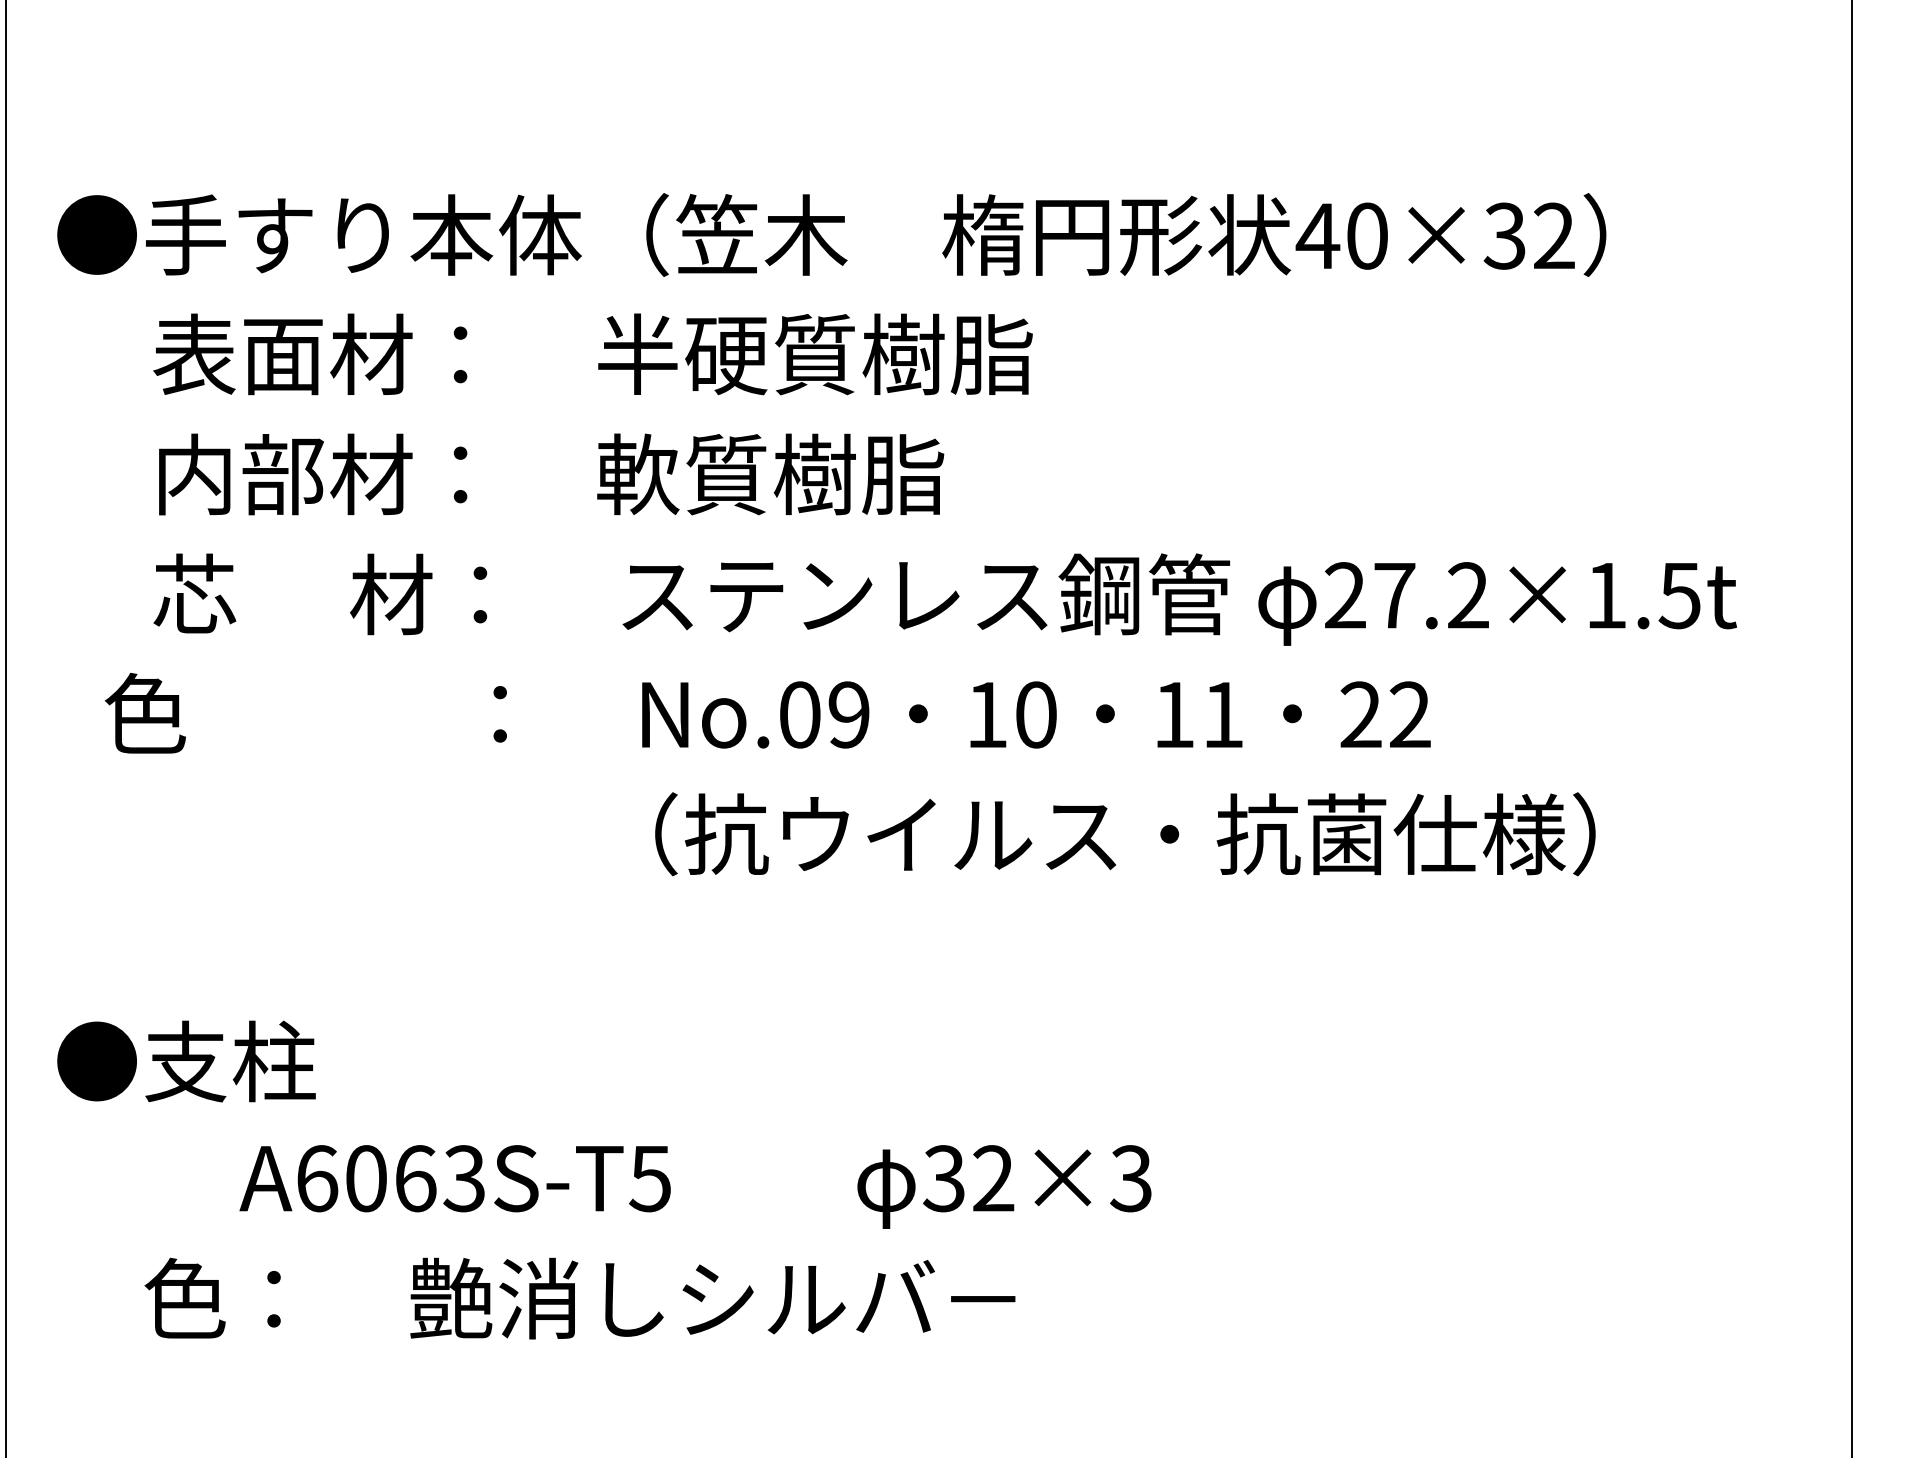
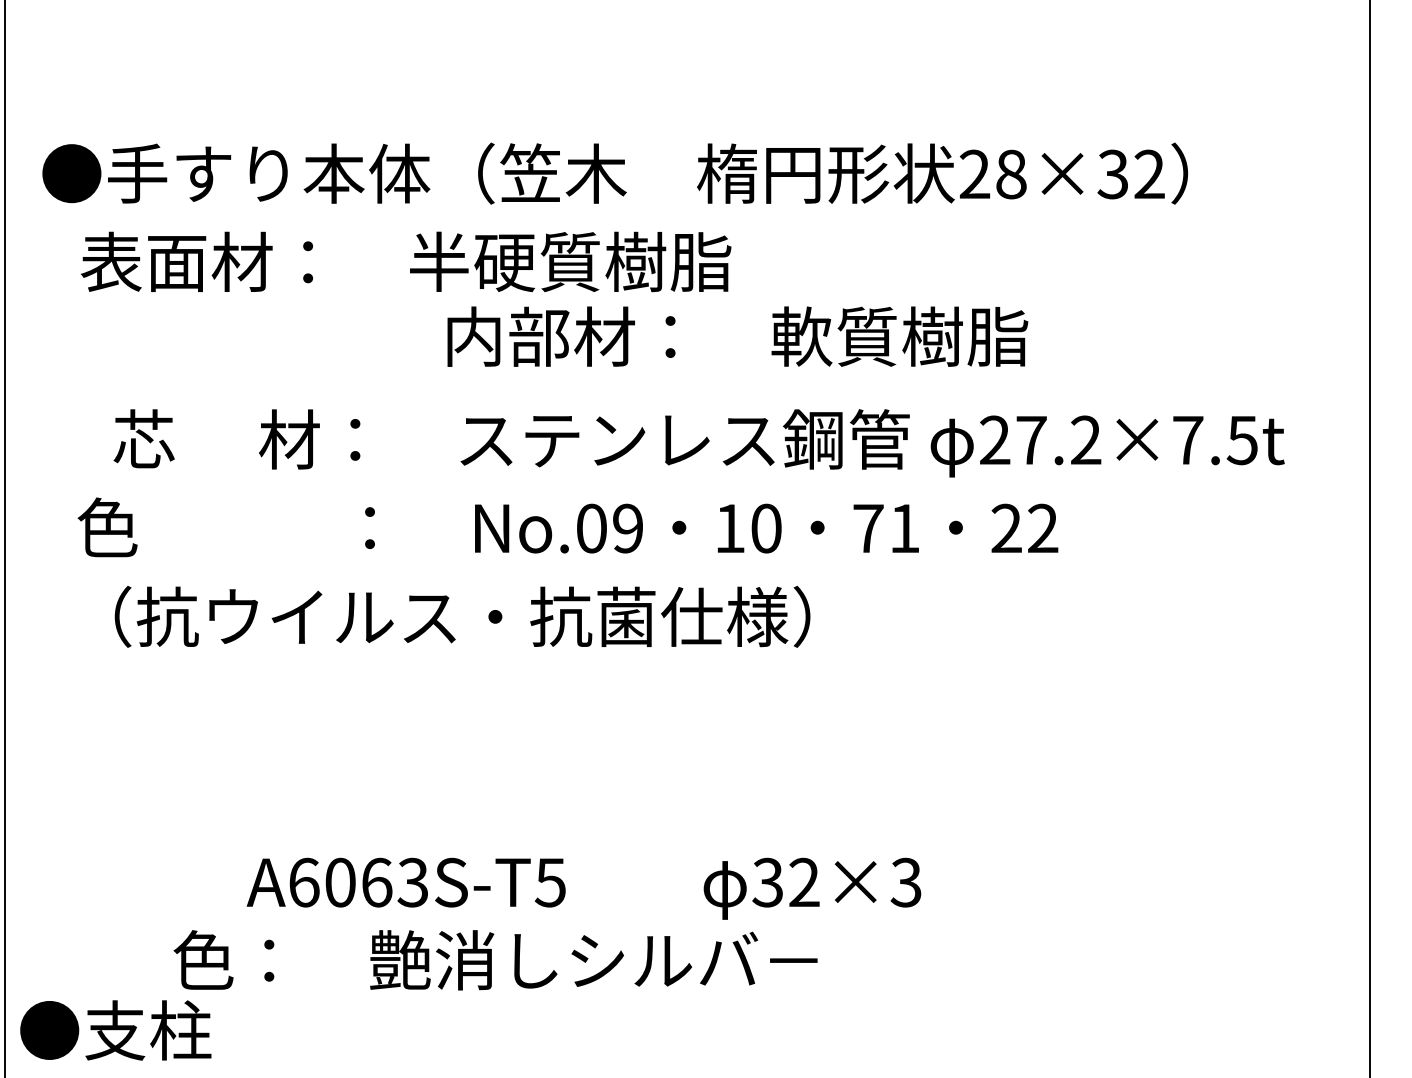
text: (1341, 235) -> (992, 174), 40×32 -> 28×32
text: (592, 354) -> (405, 262), moved
text: (551, 474) -> (737, 336), moved
text: (1606, 595) -> (1188, 440), 27.2×1.5t -> 27.2×7.5t
text: (1174, 714) -> (868, 528), 11 -> 71
text: (1125, 834) -> (462, 617), moved
text: (186, 1061) -> (115, 1030), moved
text: (695, 1186) -> (583, 888), moved
text: (579, 1298) -> (495, 960), moved

